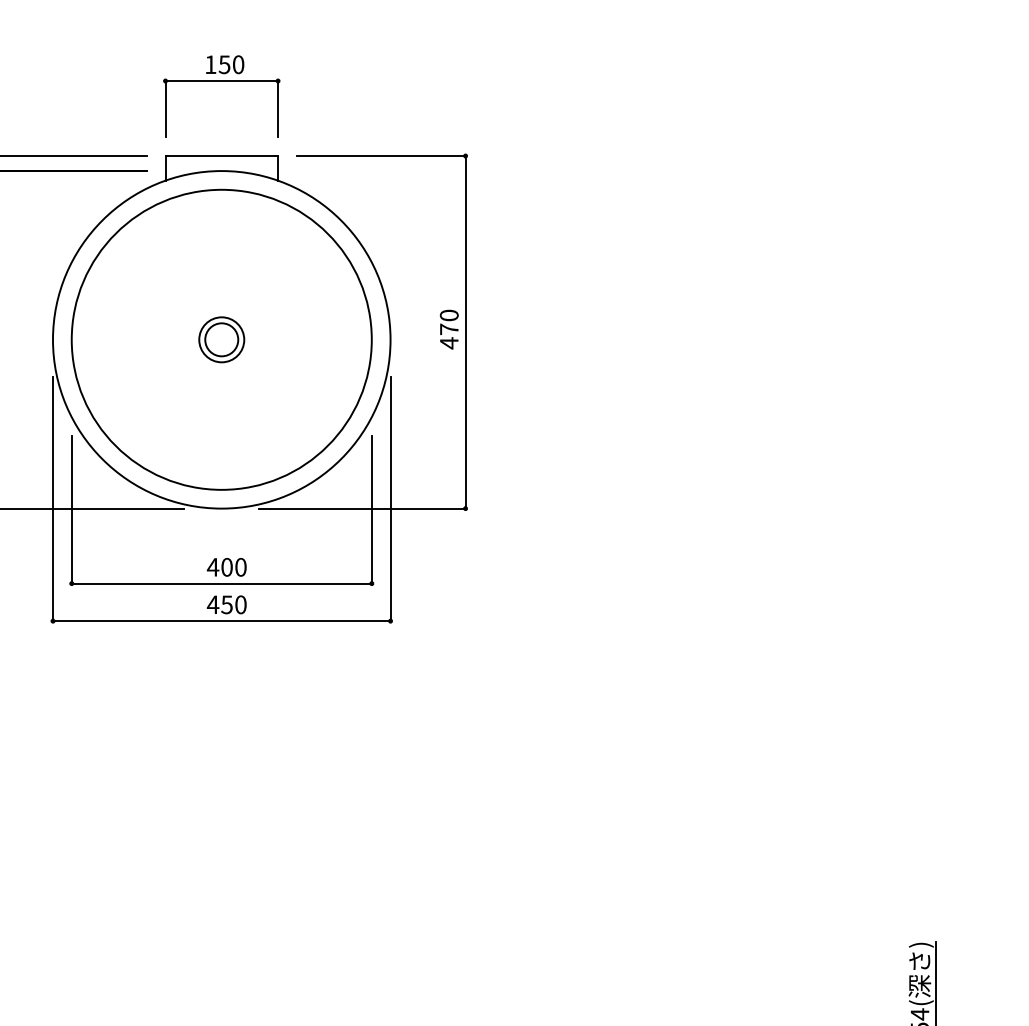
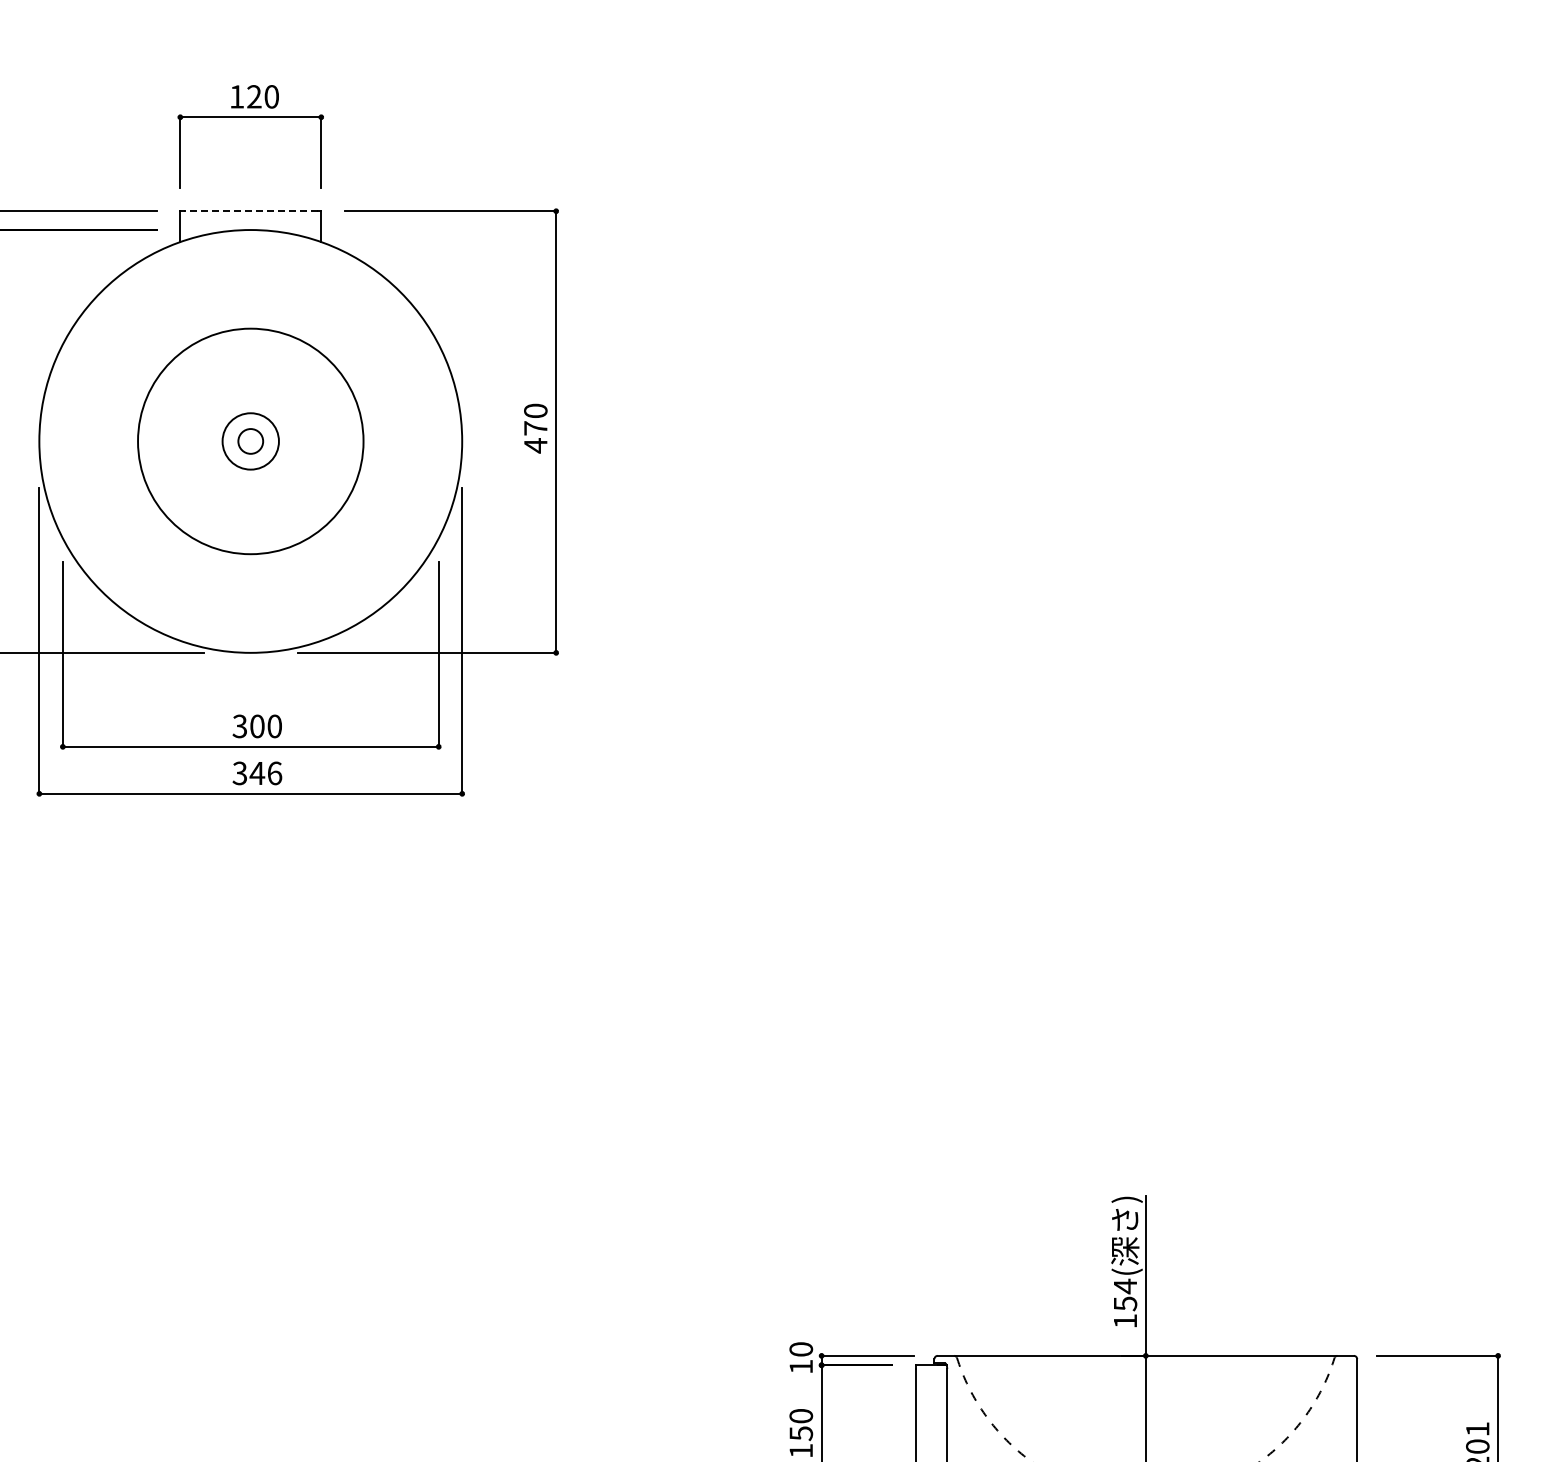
text: (223, 64) -> (253, 96), 150 -> 120
line: (221, 156) -> (250, 211), solid -> dashed
circle: (221, 339) -> (250, 441), size x0.6
circle: (221, 339) -> (250, 441), size x0.6
text: (212, 567) -> (239, 726), 400 -> 300
text: (227, 604) -> (257, 773), 450 -> 346

